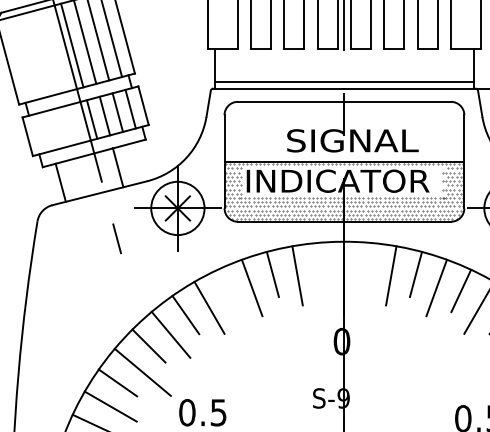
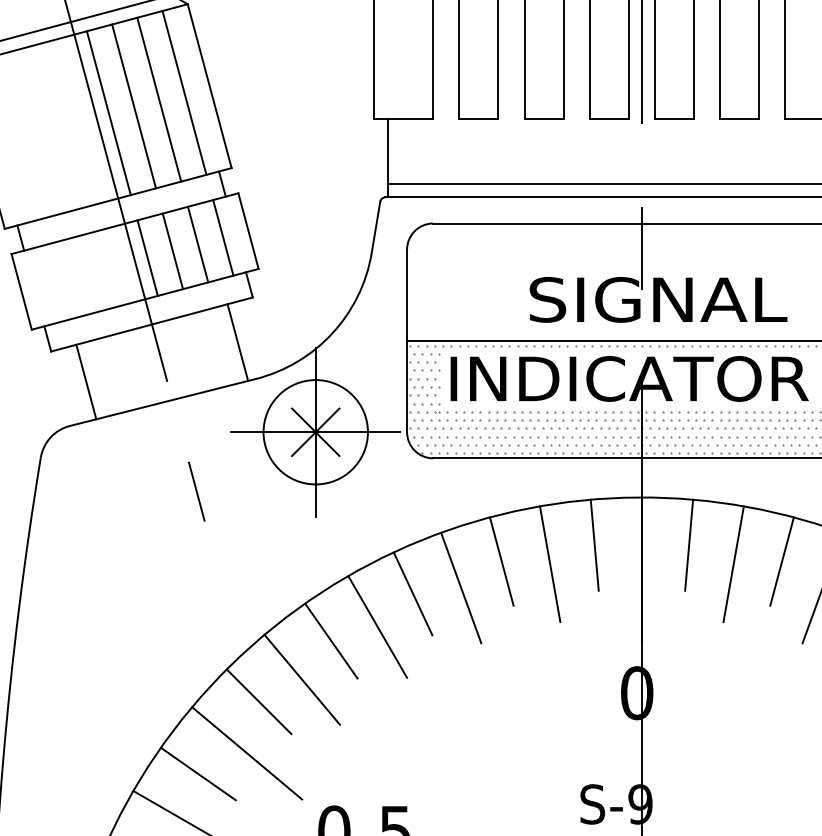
line: (117, 167) -> (236, 342), moved
line: (320, 265) -> (595, 544), added
line: (368, 265) -> (689, 544), added
line: (227, 290) -> (412, 592), added

